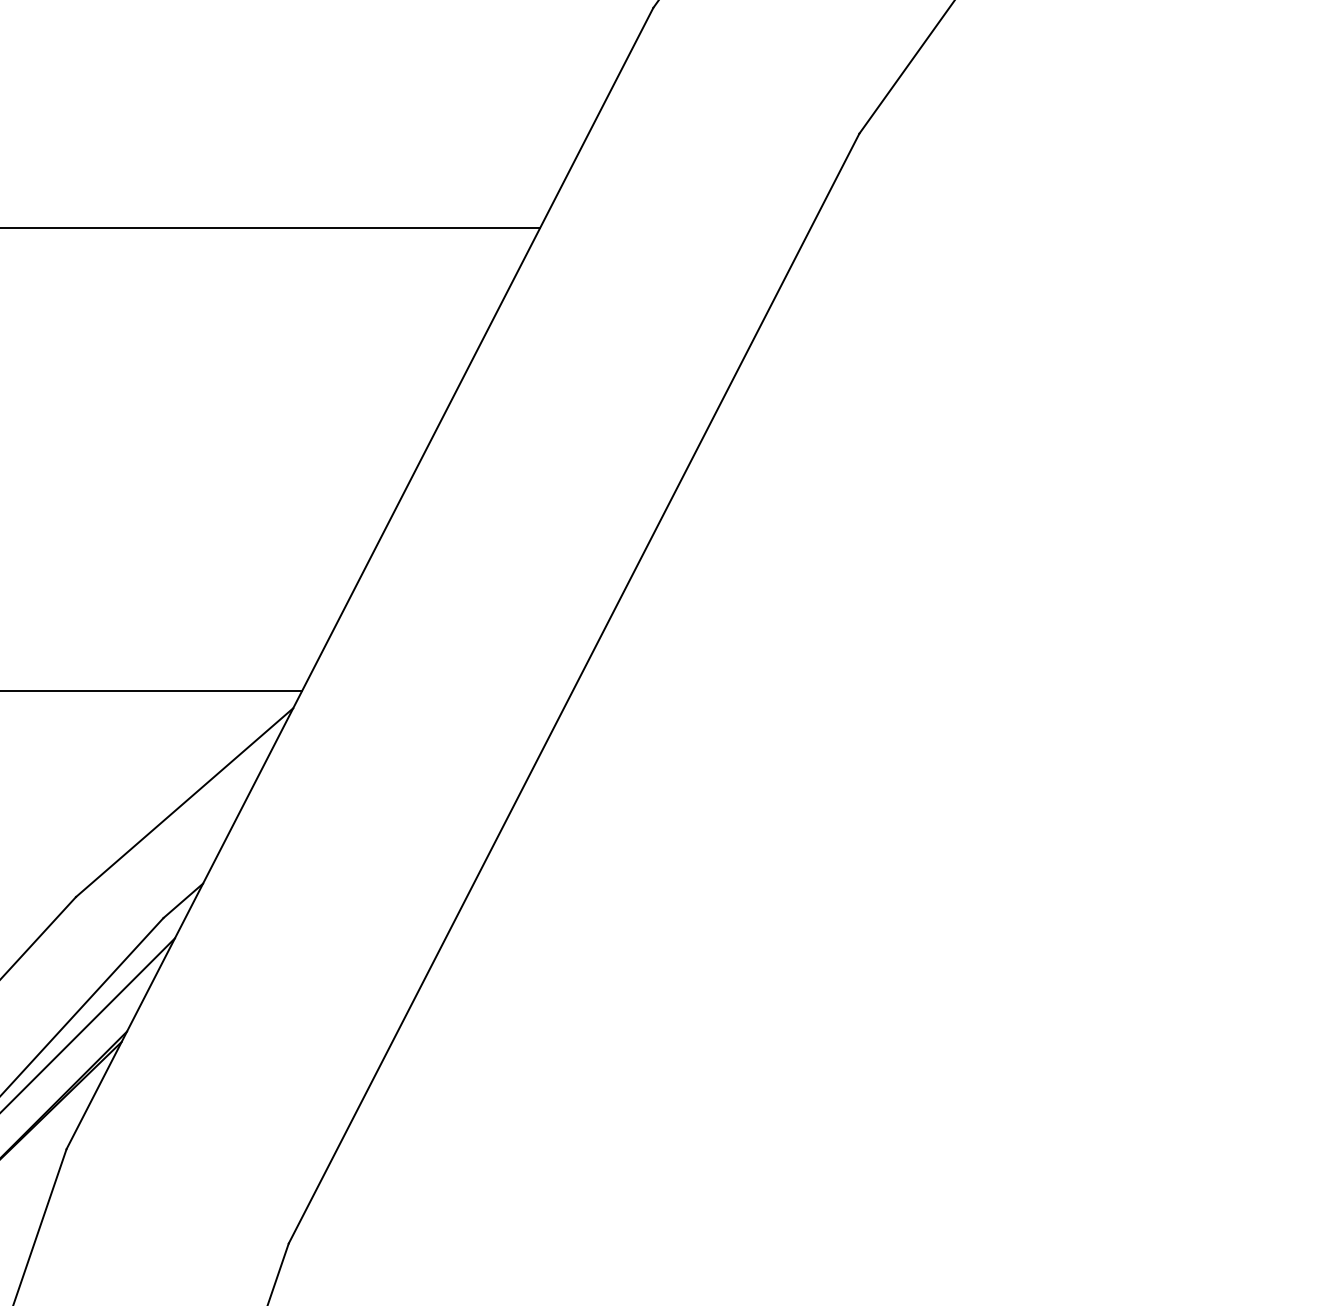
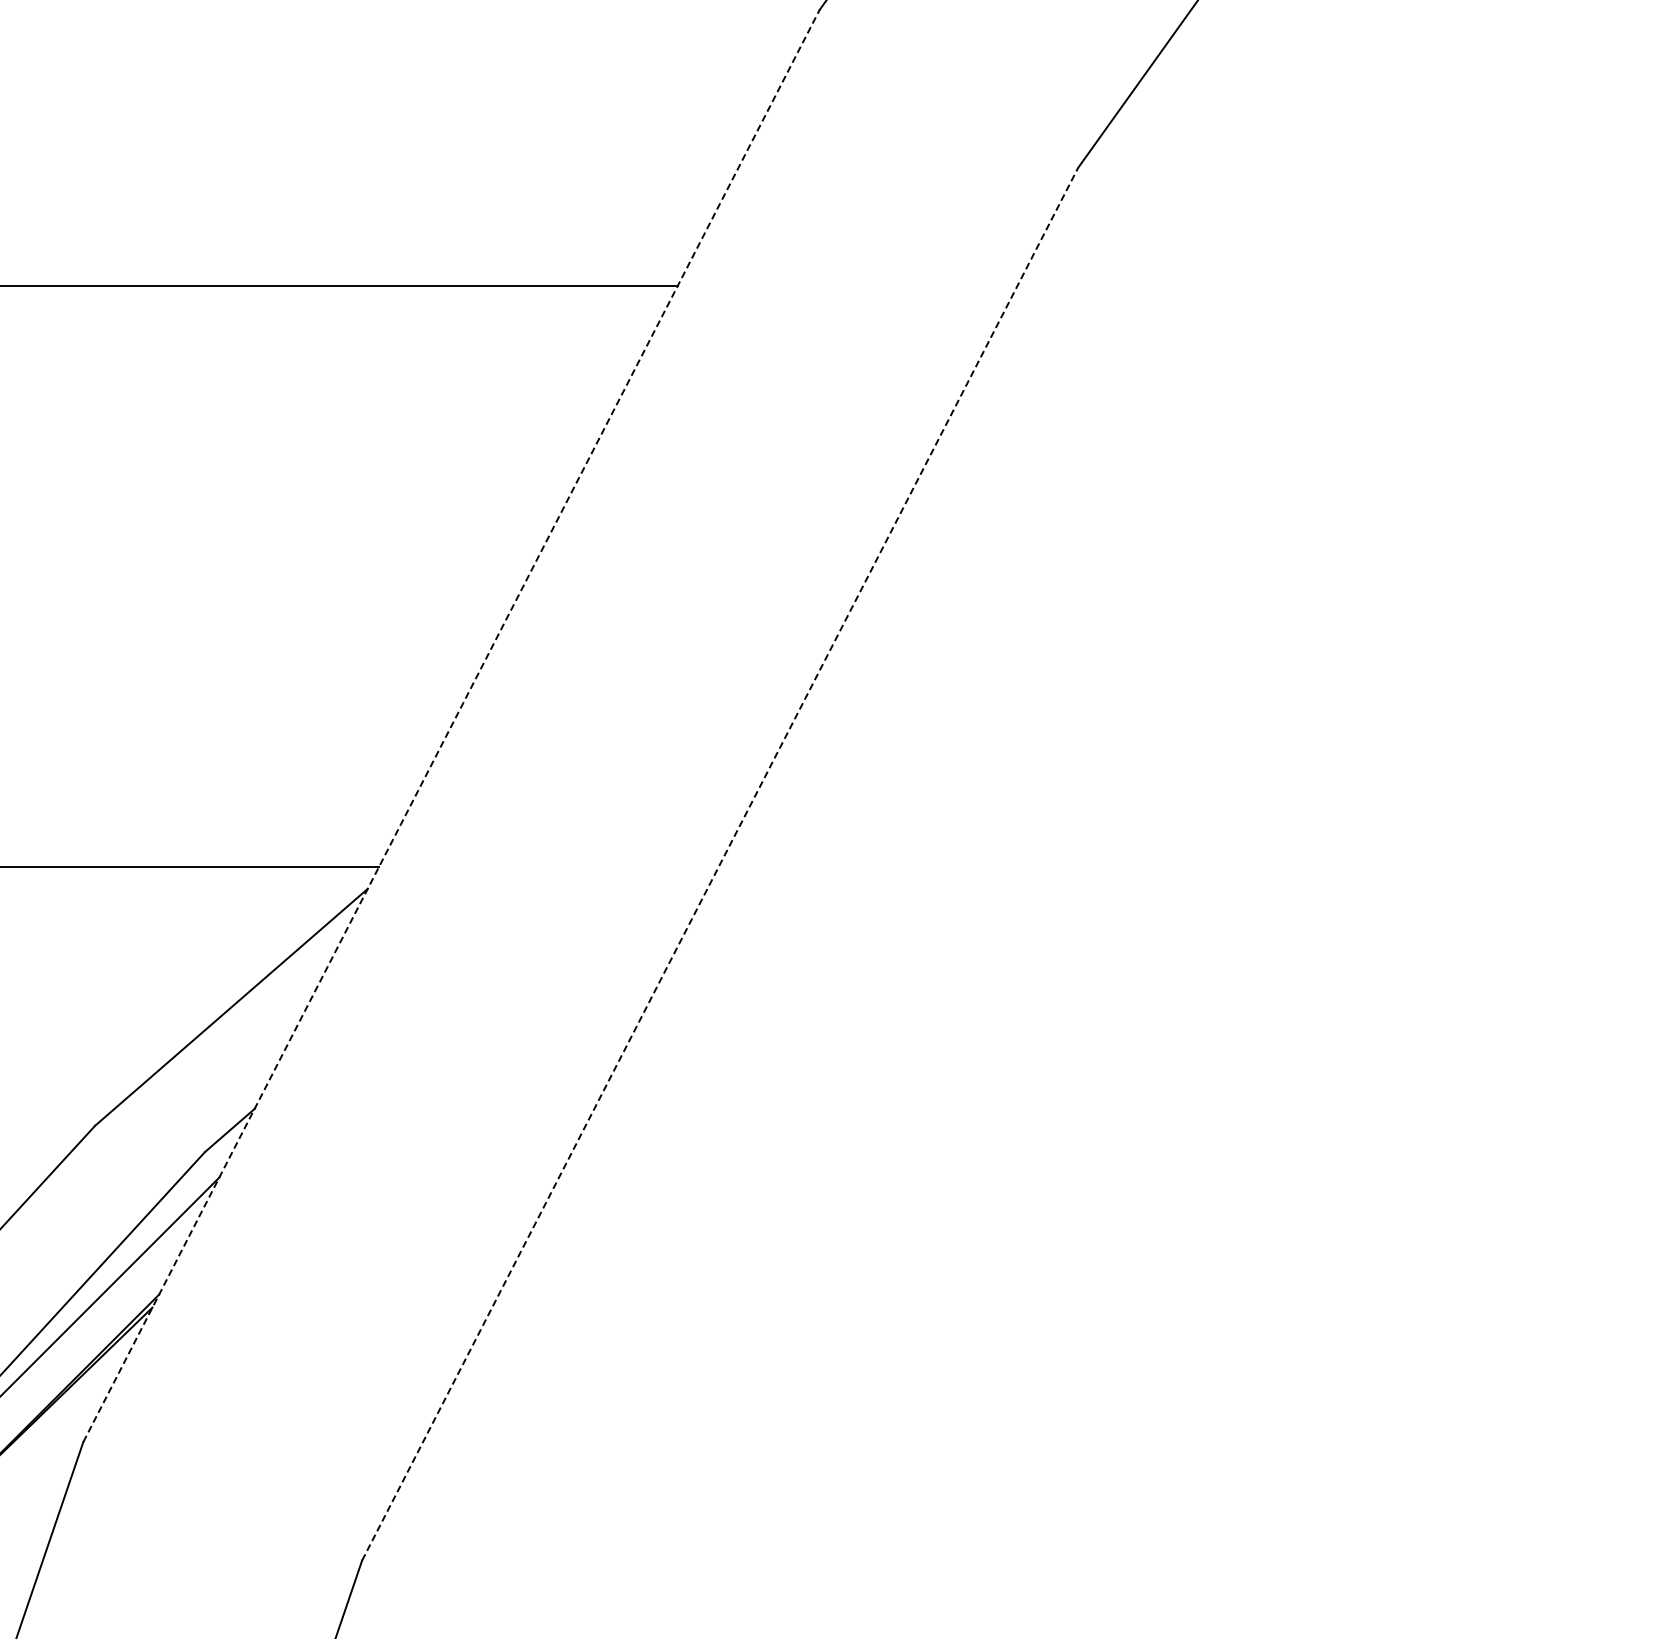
line: (359, 578) -> (451, 725), solid -> dashed
line: (574, 688) -> (720, 863), solid -> dashed

